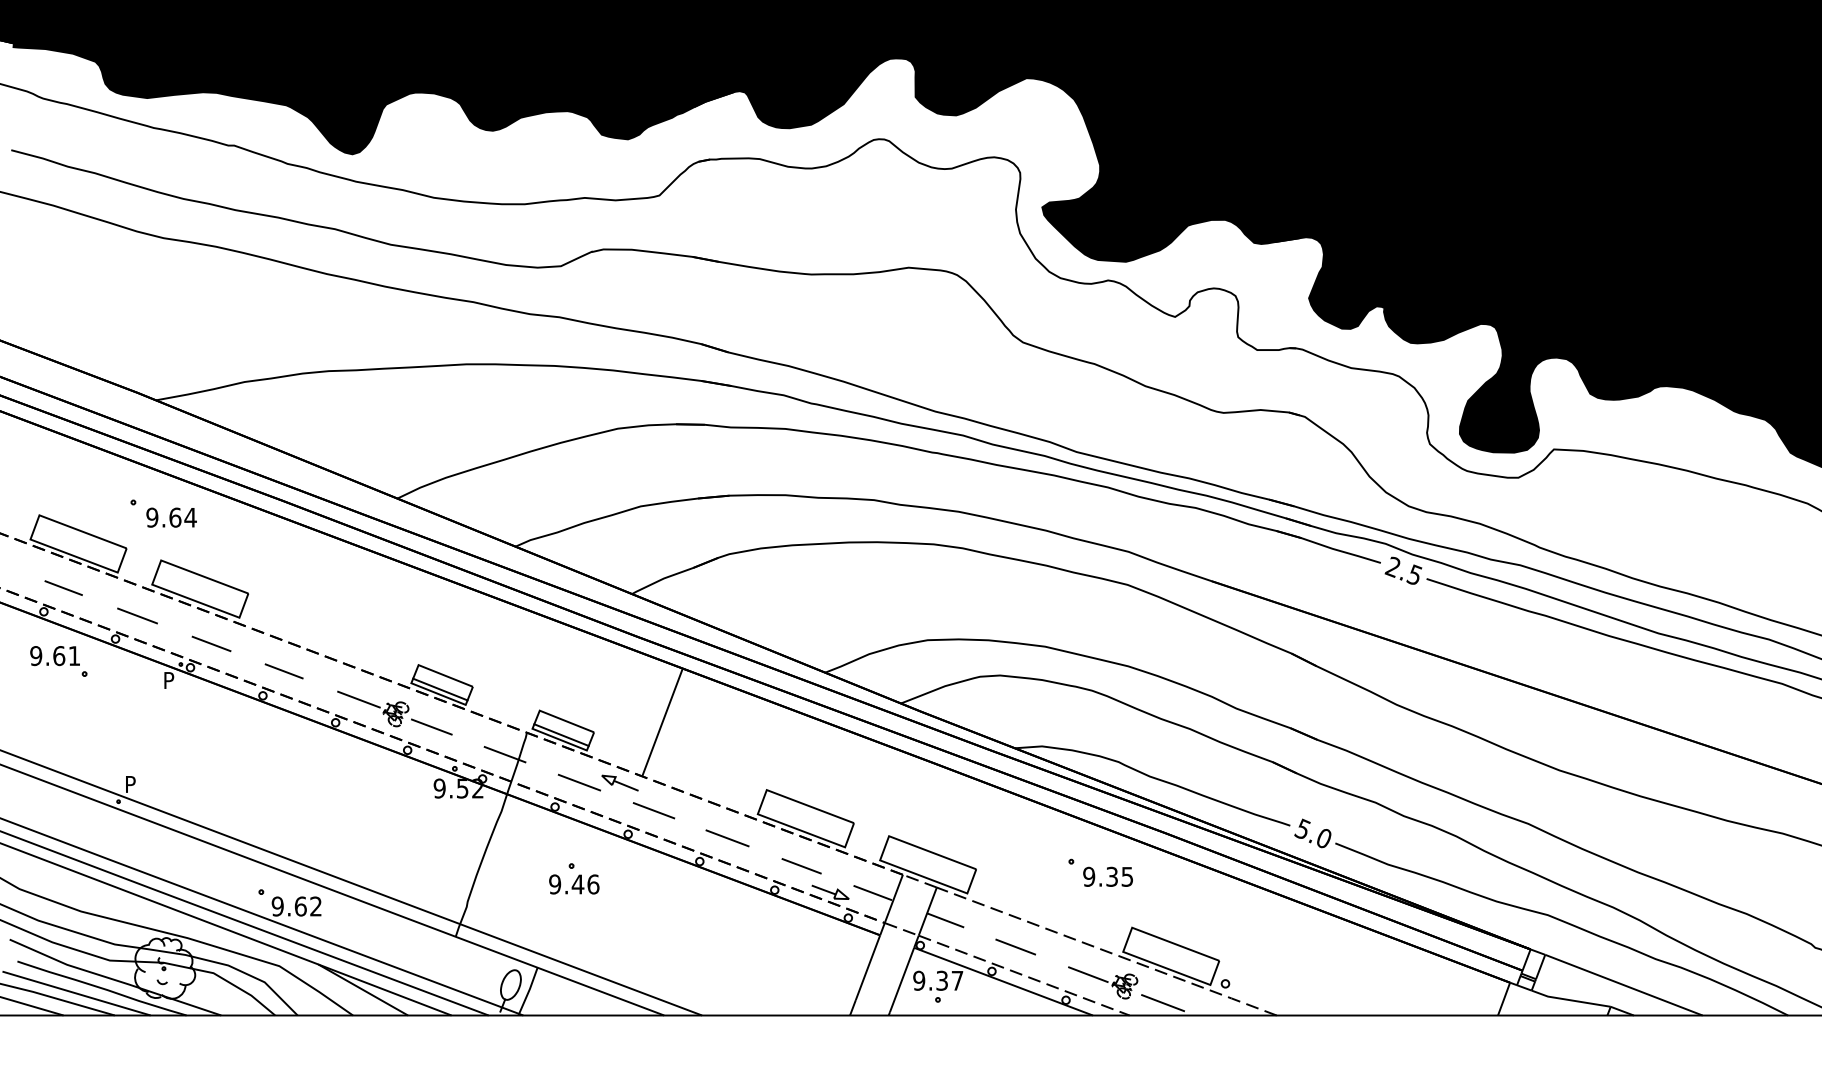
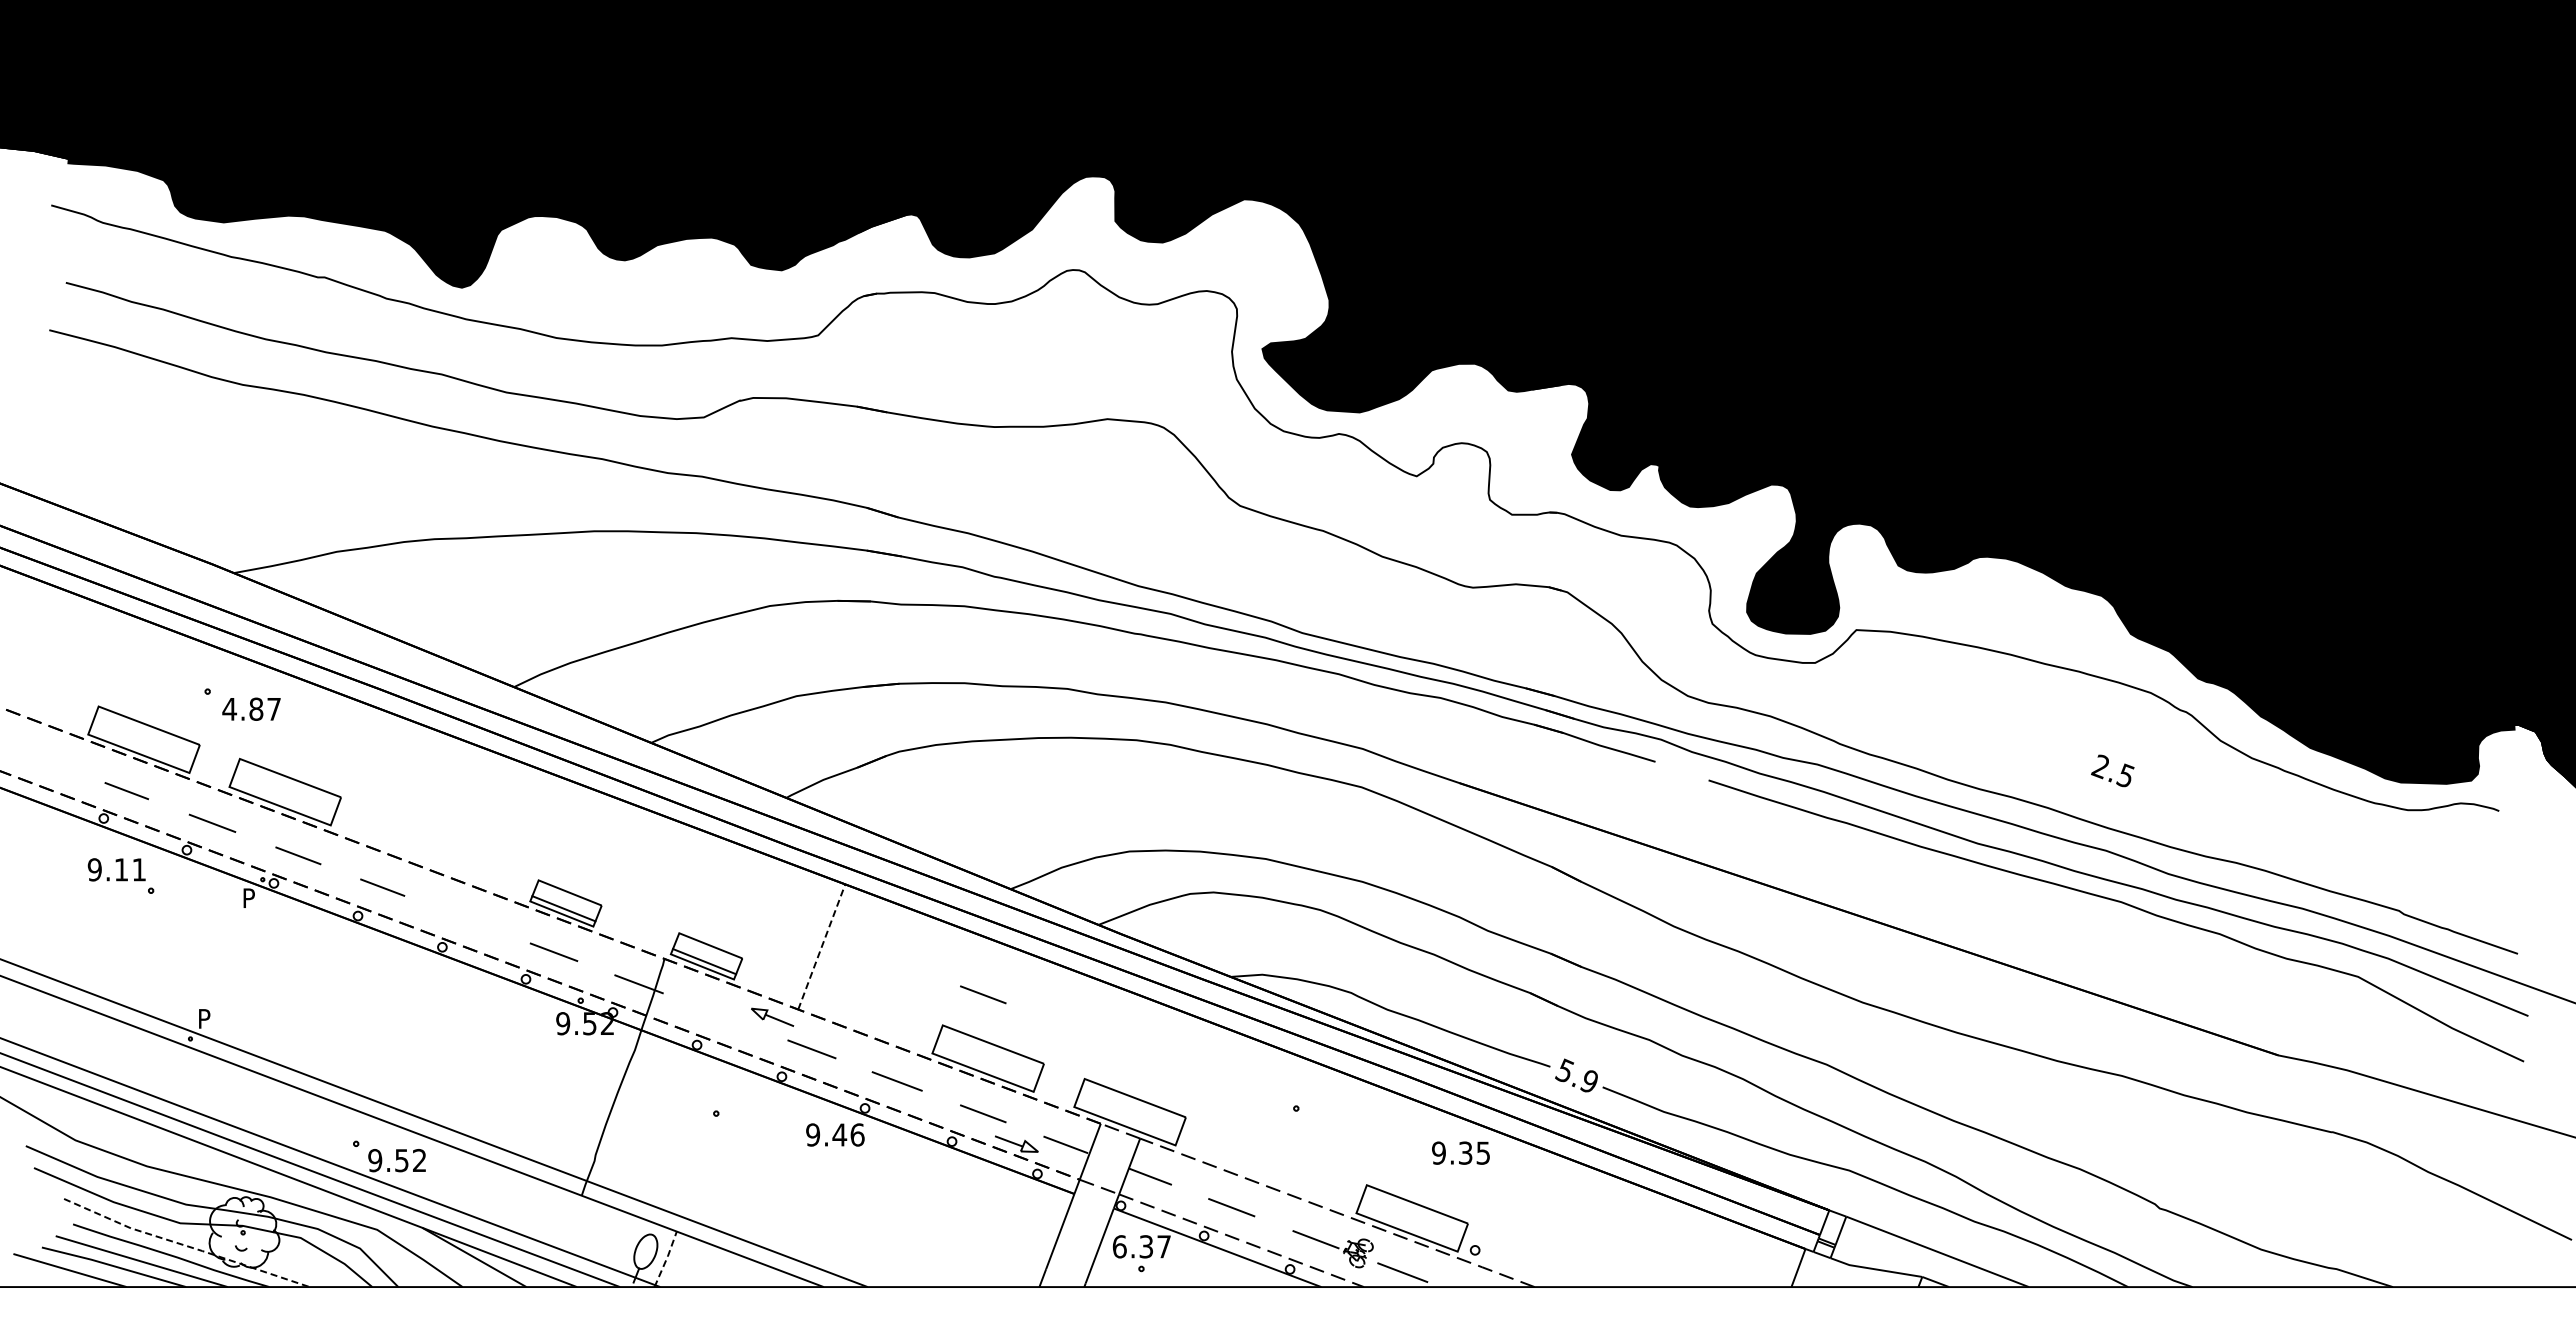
text: (171, 517) -> (251, 708), 9.64 -> 4.87
text: (1403, 570) -> (2112, 770), moved
text: (59, 655) -> (121, 869), 9.61 -> 9.11
part: (372, 709) -> (485, 931), removed
line: (662, 722) -> (821, 946), solid -> dashed
line: (801, 763) -> (983, 994), added
line: (579, 782) -> (725, 1016), removed
text: (1323, 838) -> (1588, 1081), 5.0 -> 5.9
text: (1107, 876) -> (1460, 1152), moved
text: (574, 884) -> (835, 1134), moved
text: (301, 906) -> (402, 1160), 9.62 -> 9.52
line: (115, 979) -> (186, 1245), solid -> dashed
text: (919, 980) -> (1119, 1246), 9.37 -> 6.37
line: (528, 991) -> (666, 1259), solid -> dashed

